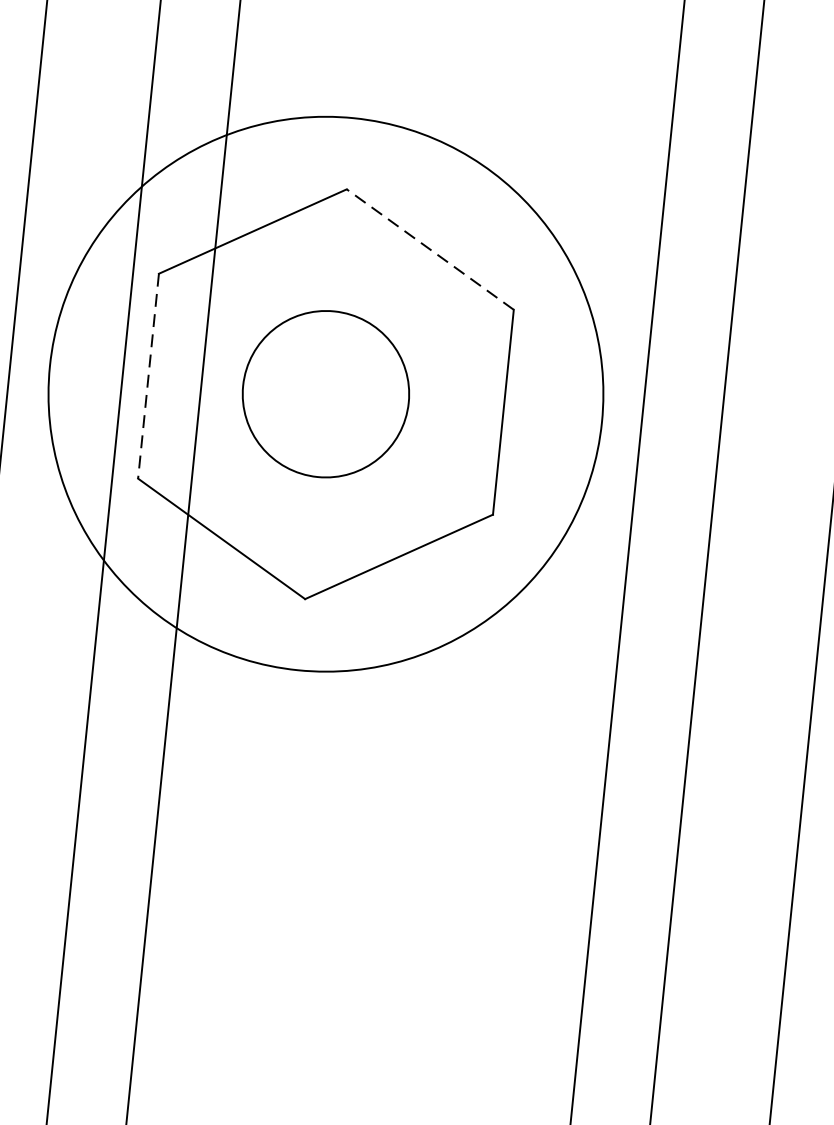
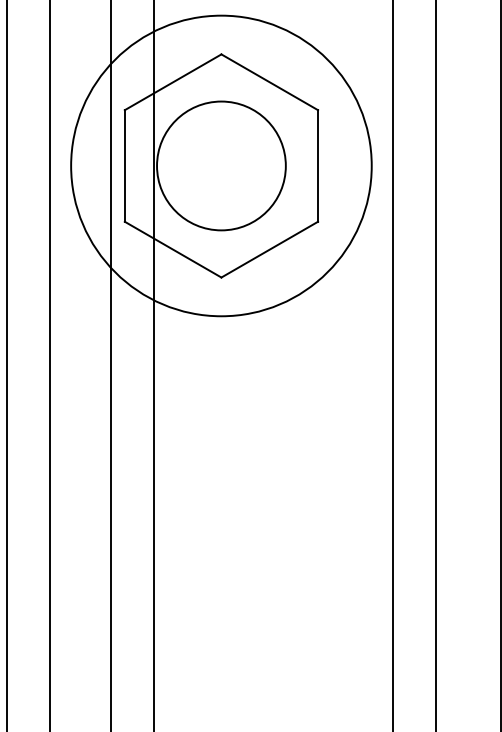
line: (429, 249) -> (269, 82), dashed -> solid
line: (148, 375) -> (124, 165), dashed -> solid
circle: (326, 393) -> (221, 165), size x1.43

